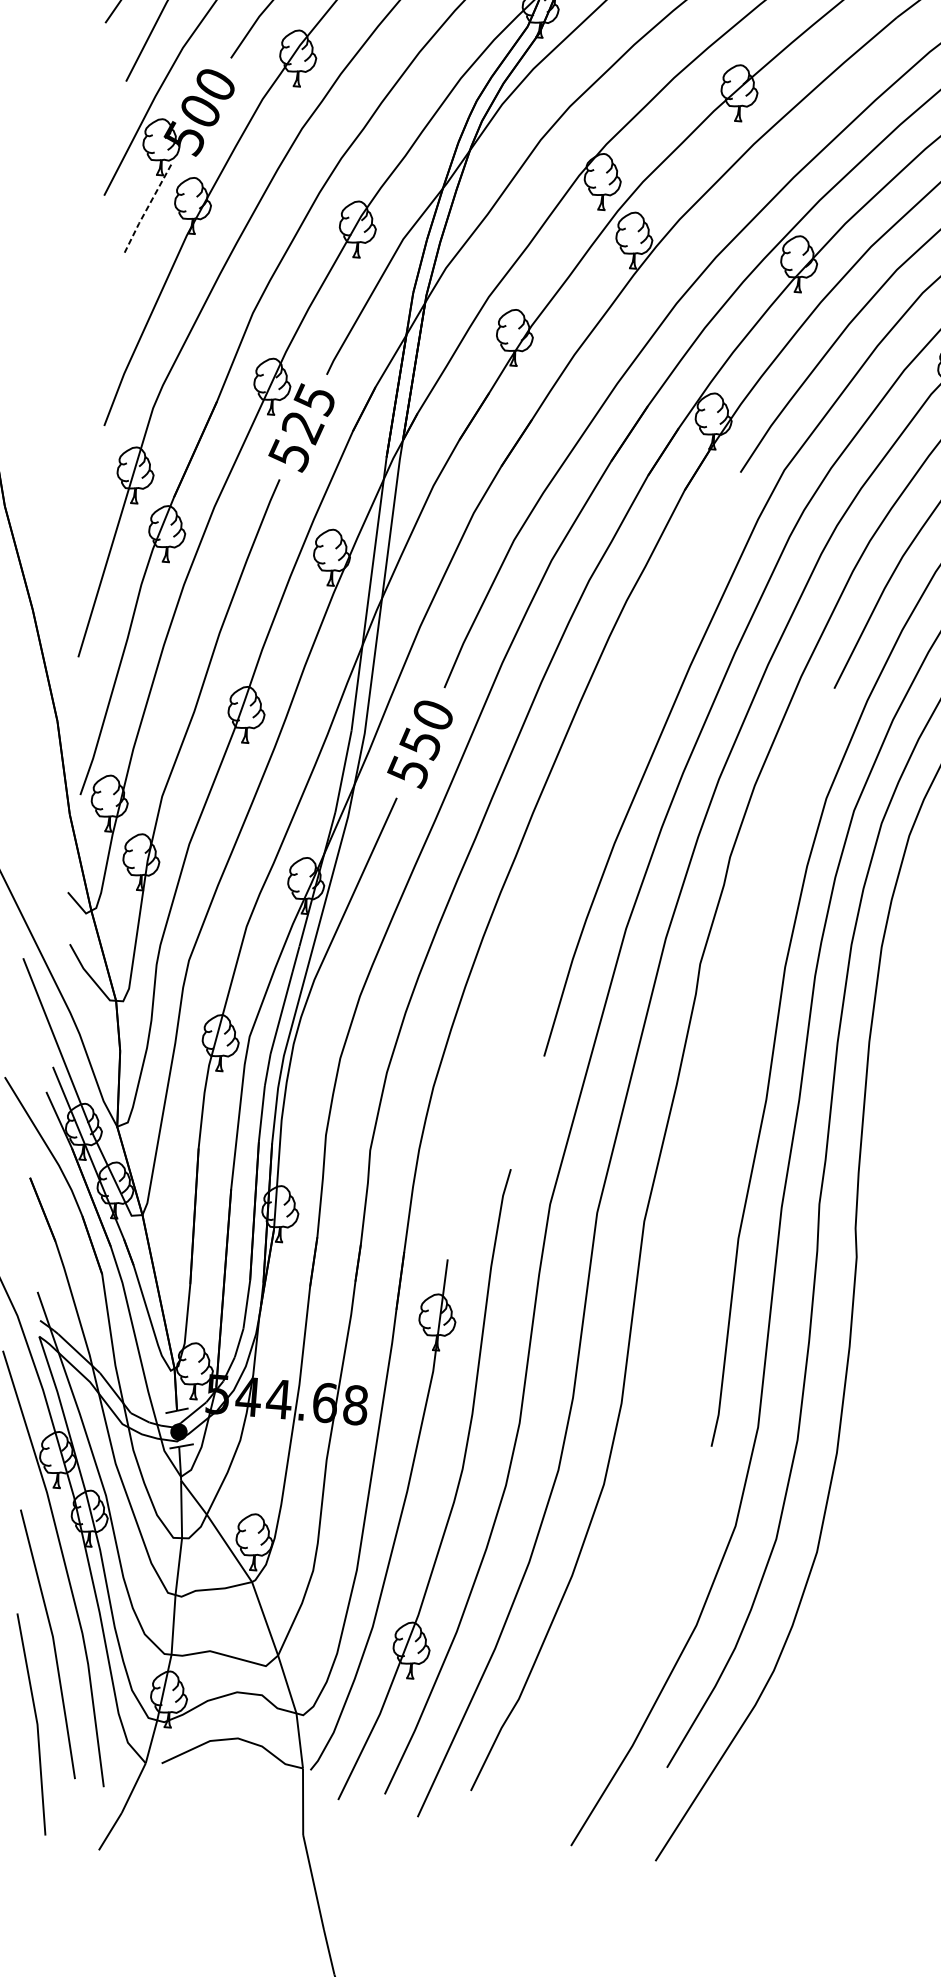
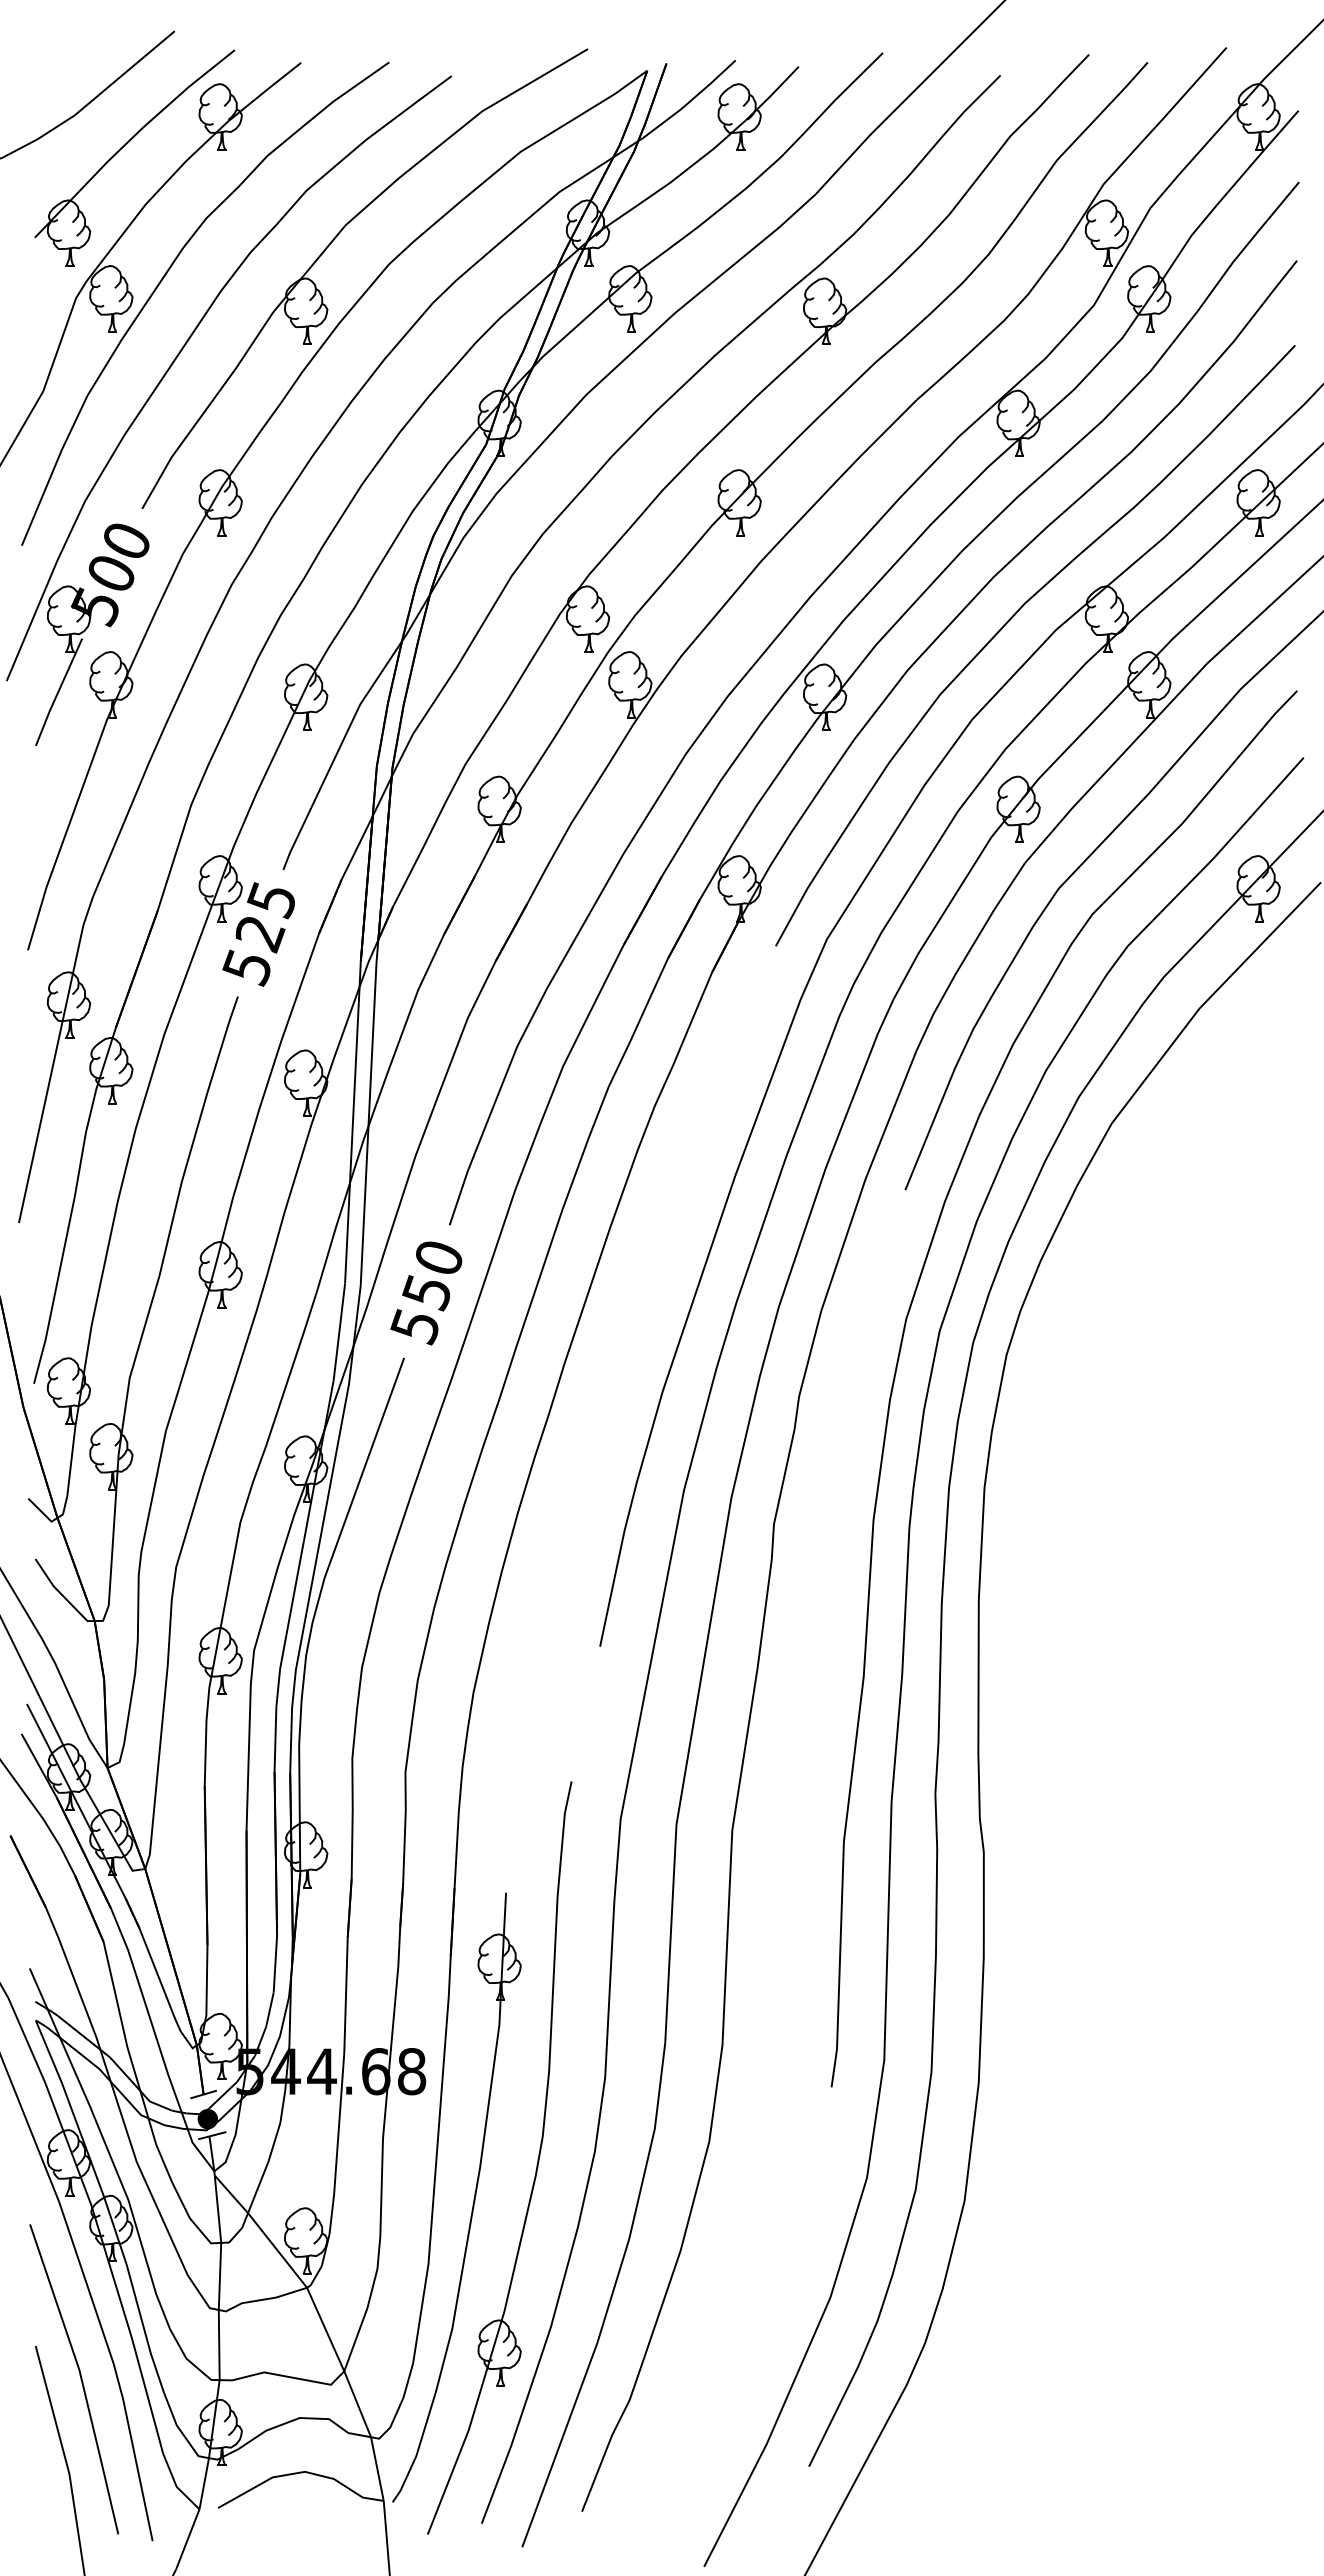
line: (146, 209) -> (57, 693), dashed -> solid

